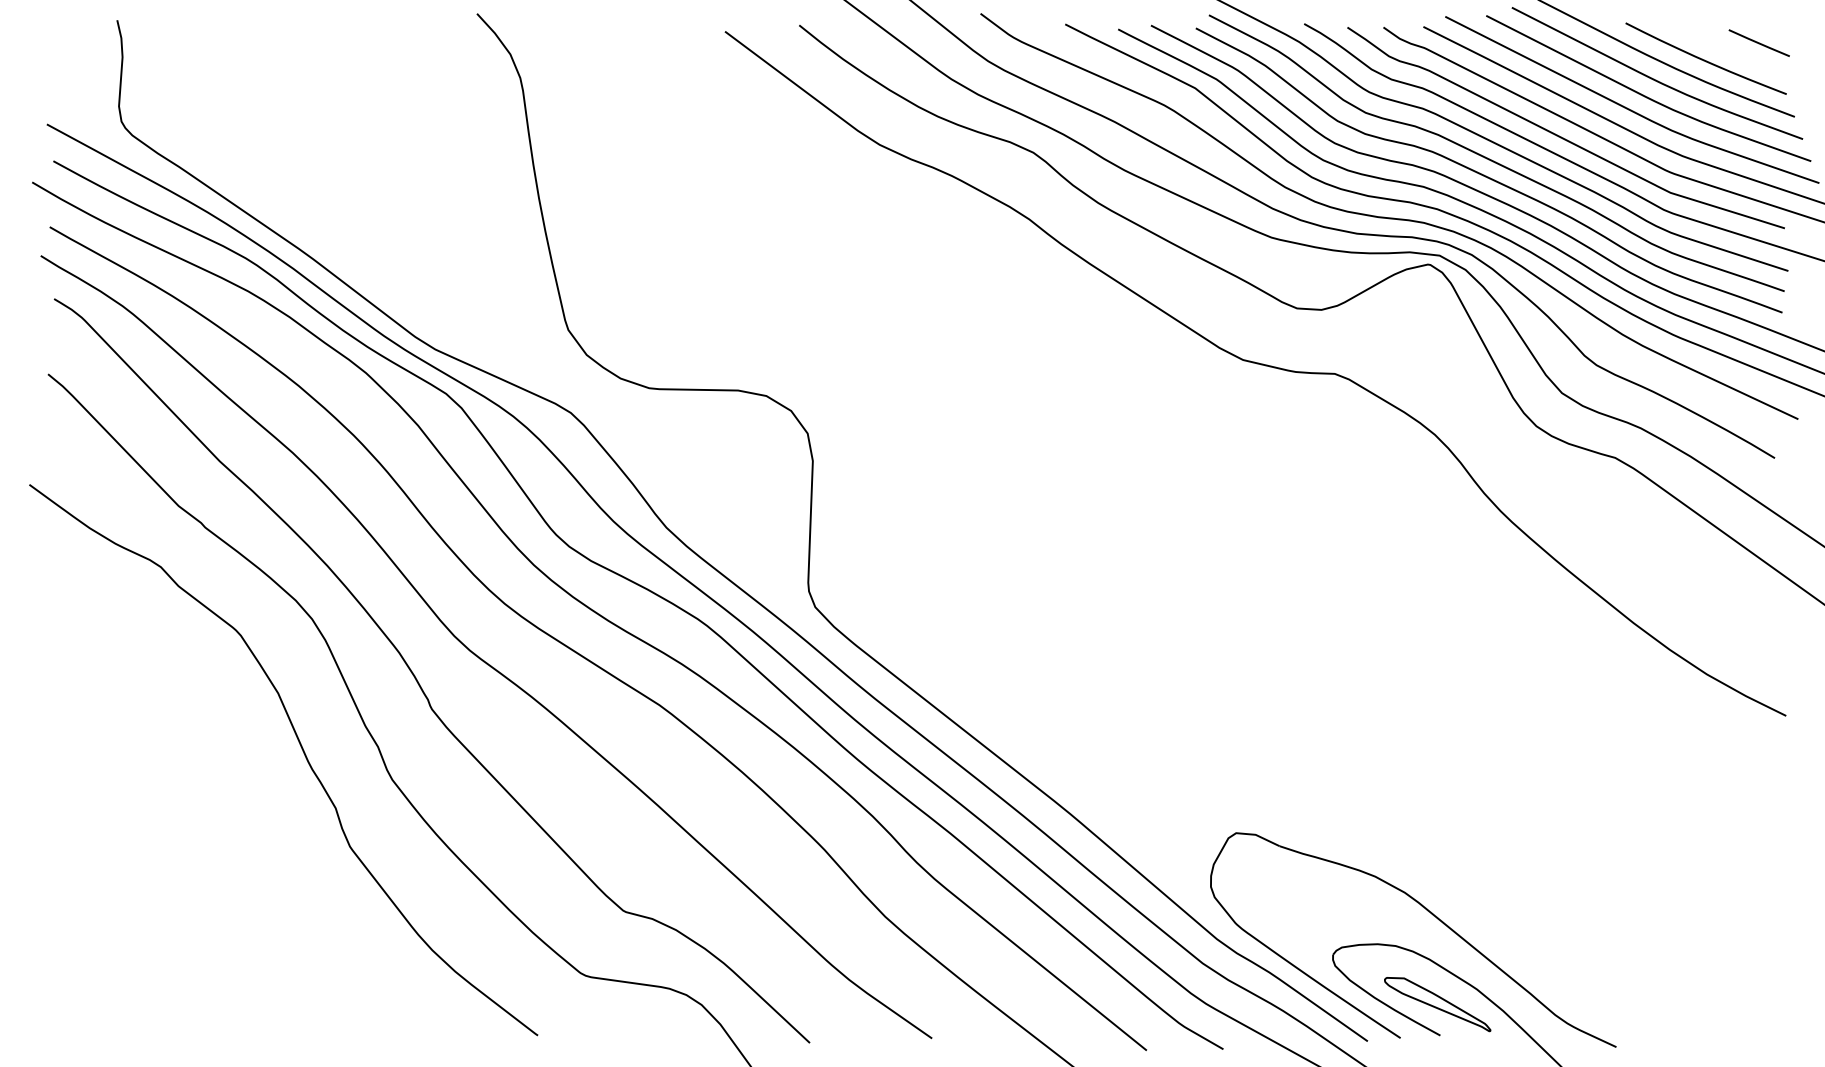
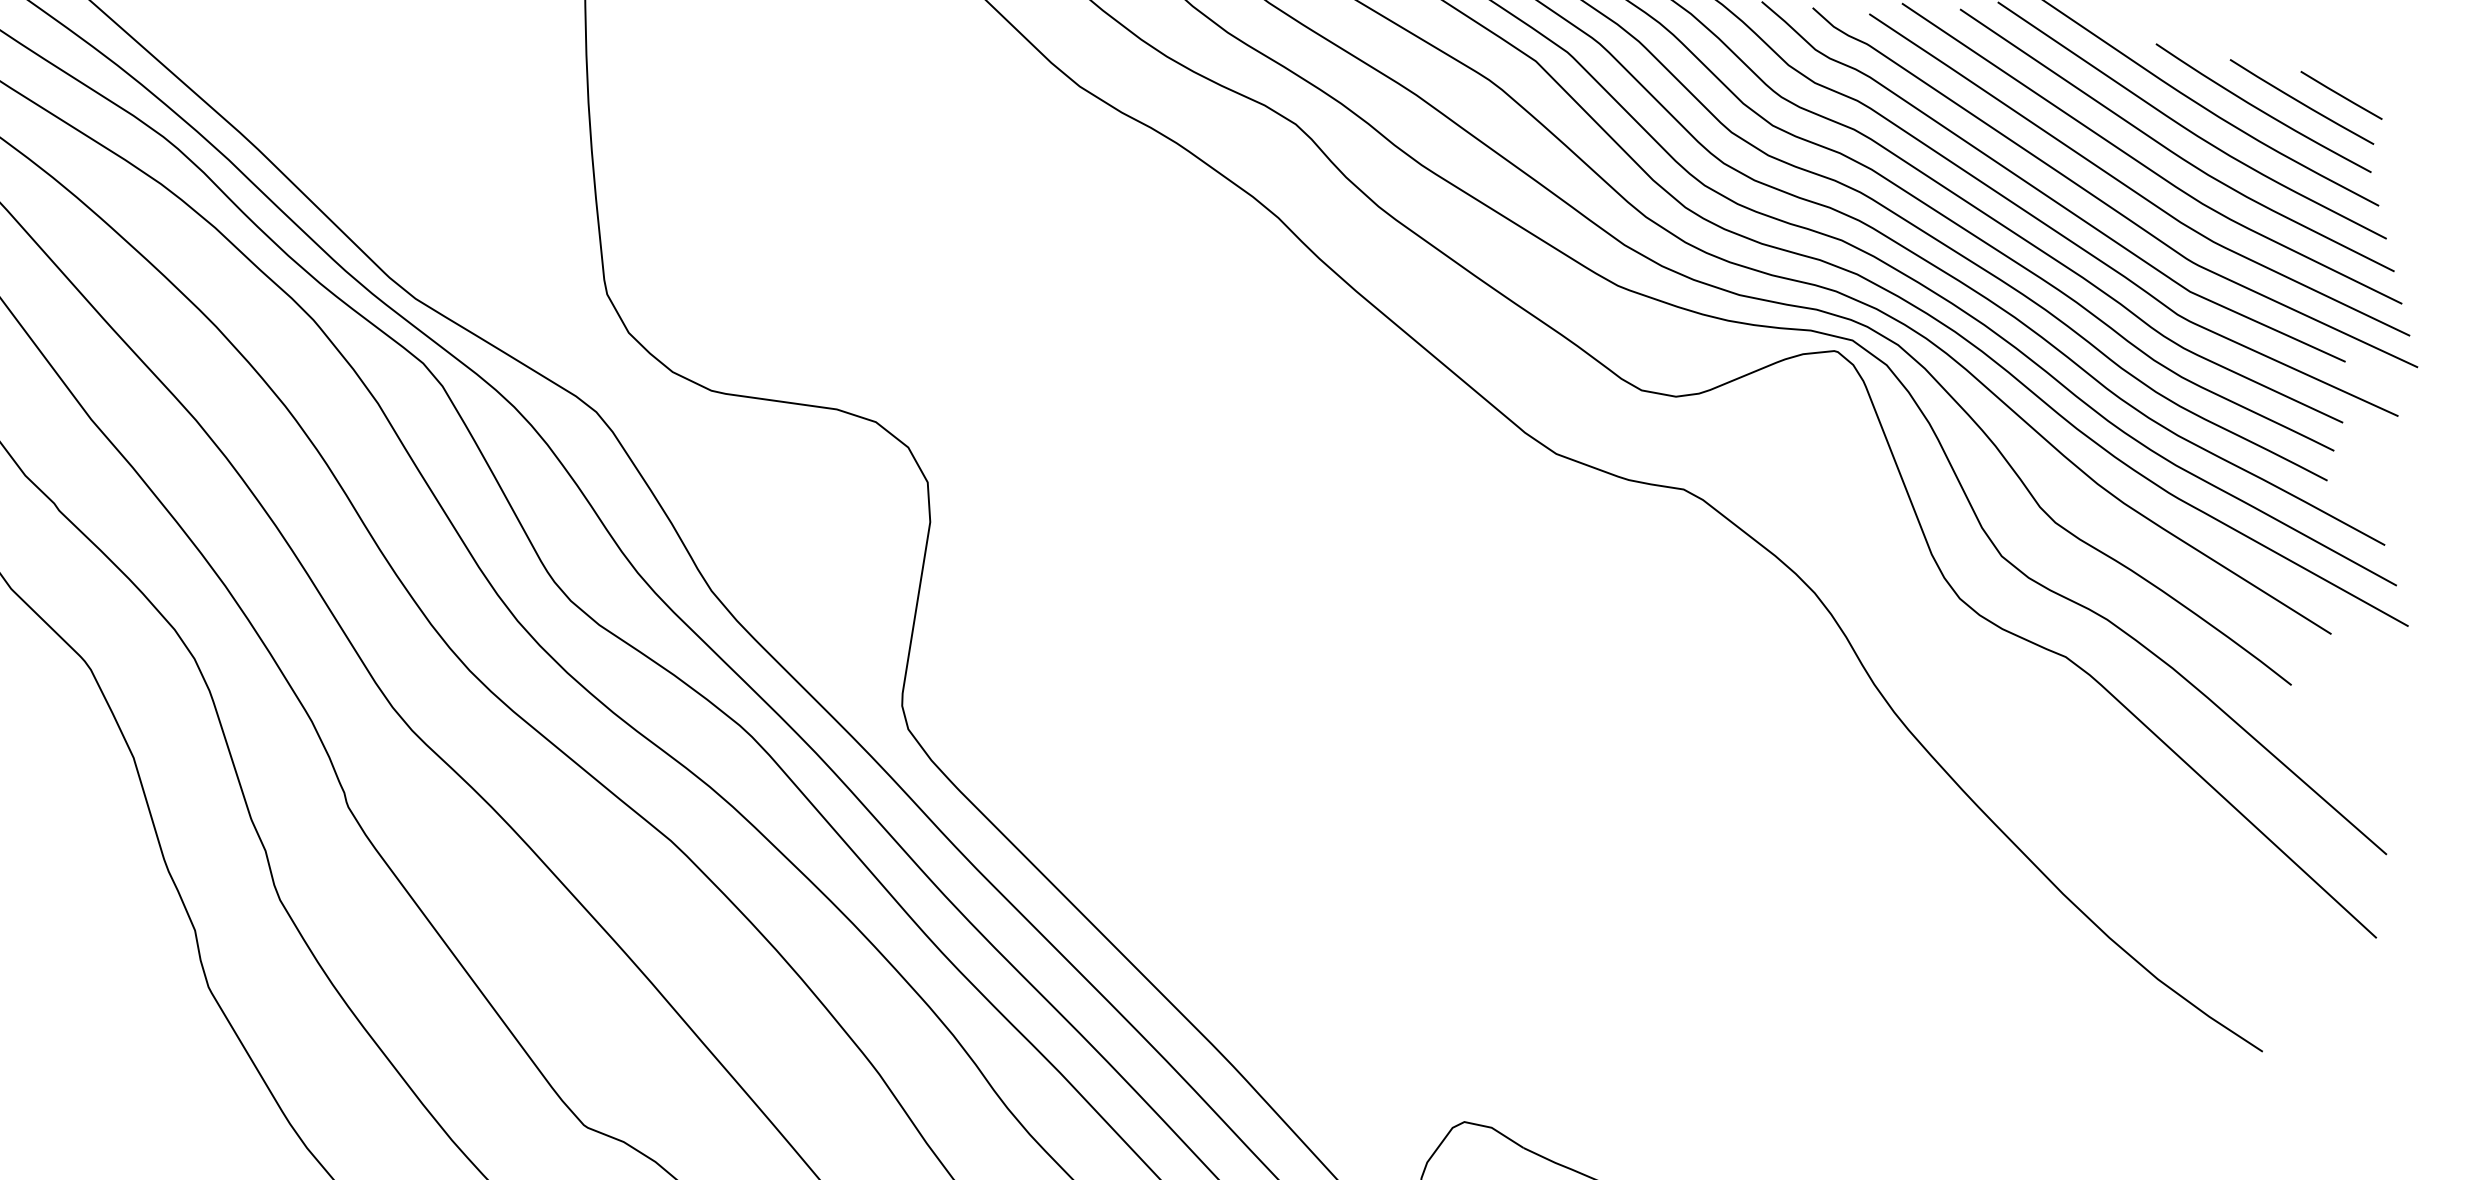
line: (1732, 51) -> (2302, 102), added

